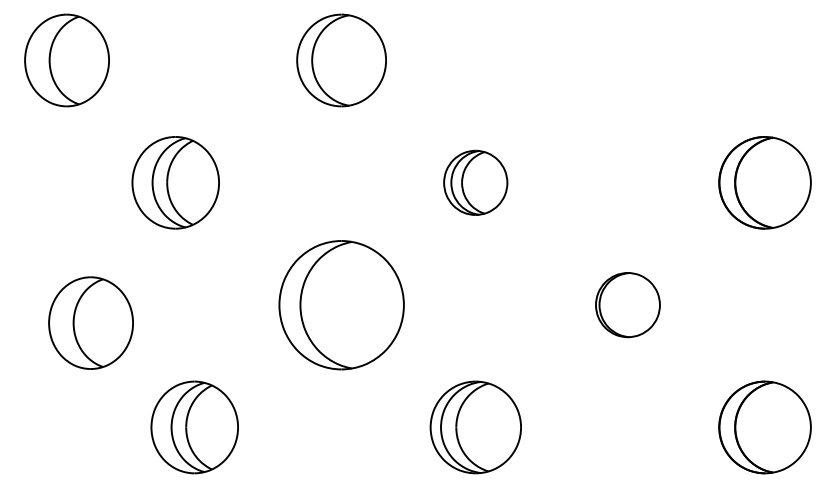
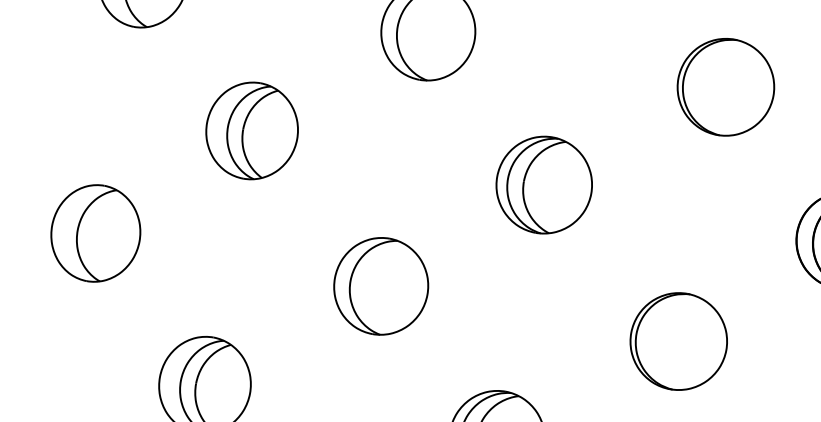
part: (627, 60) -> (725, 87), added
part: (175, 182) -> (251, 130), moved
part: (475, 182) -> (543, 184), size x1.43
part: (341, 304) -> (381, 285), size x0.71
part: (627, 304) -> (678, 340), size x1.43
part: (90, 322) -> (95, 232), moved

